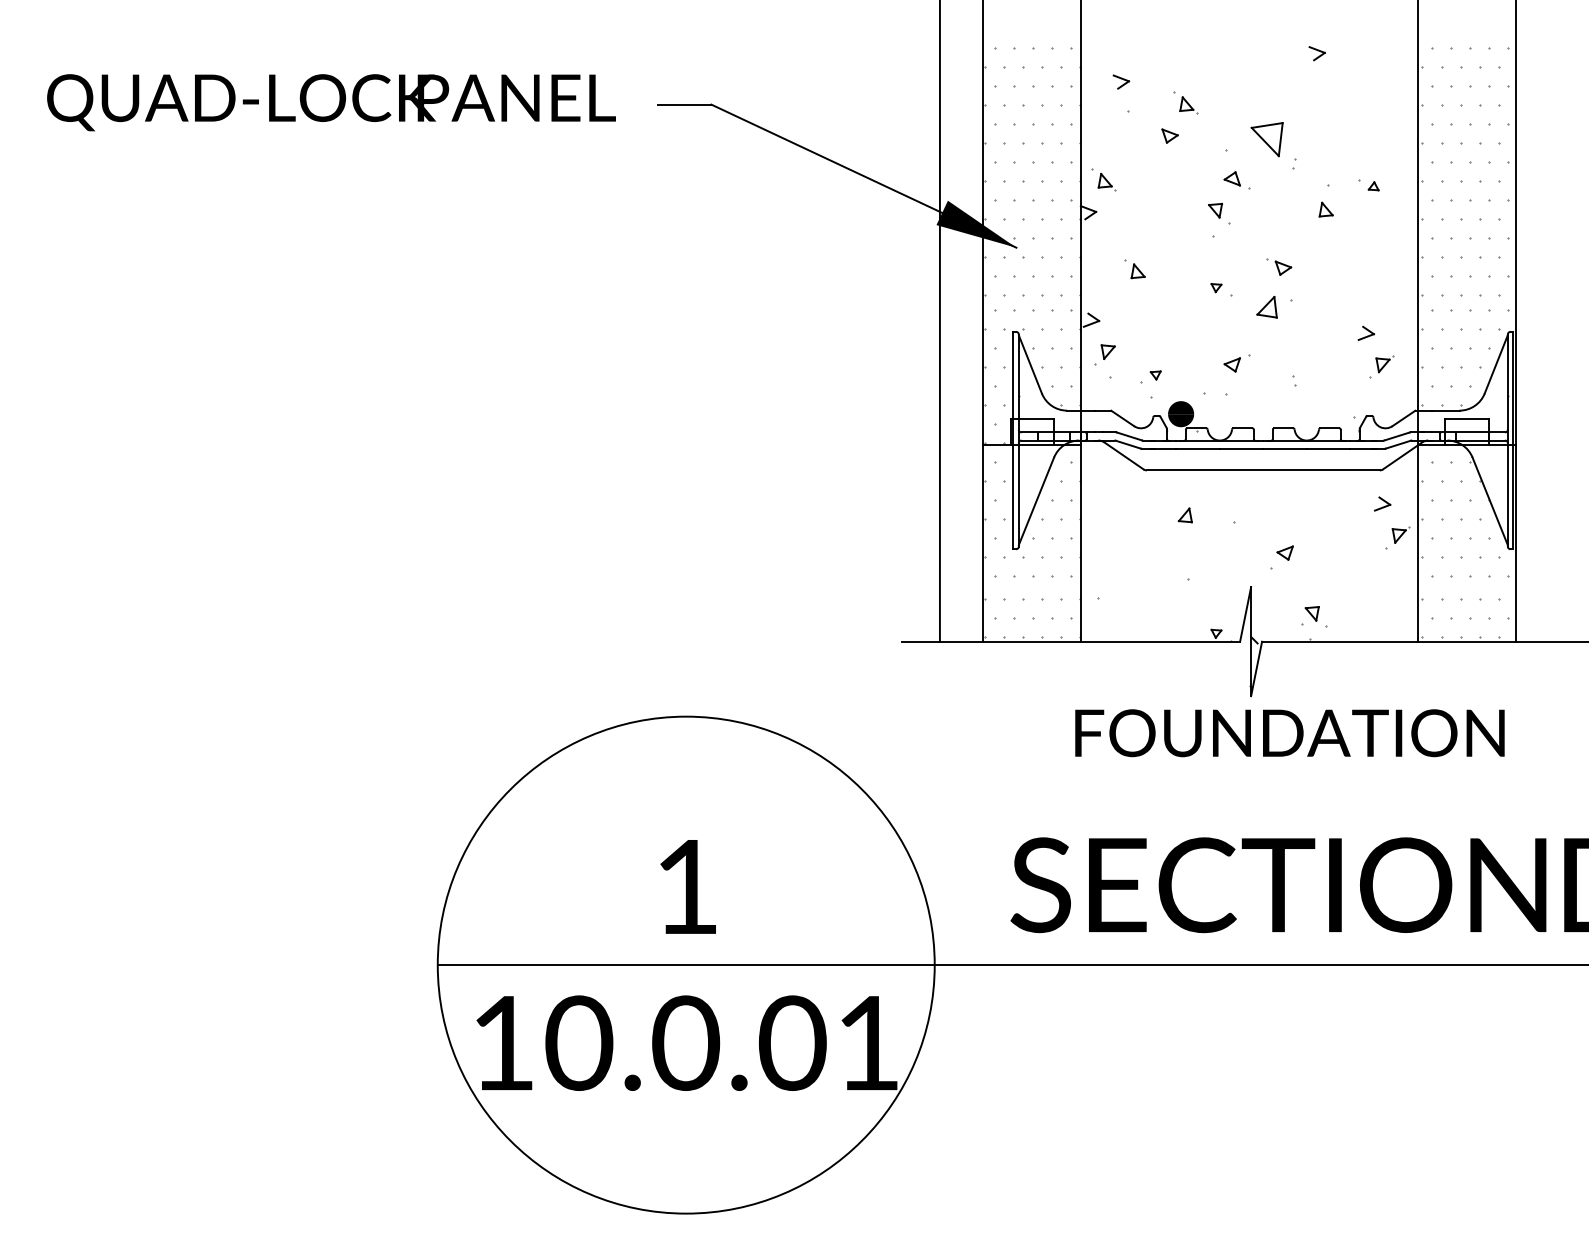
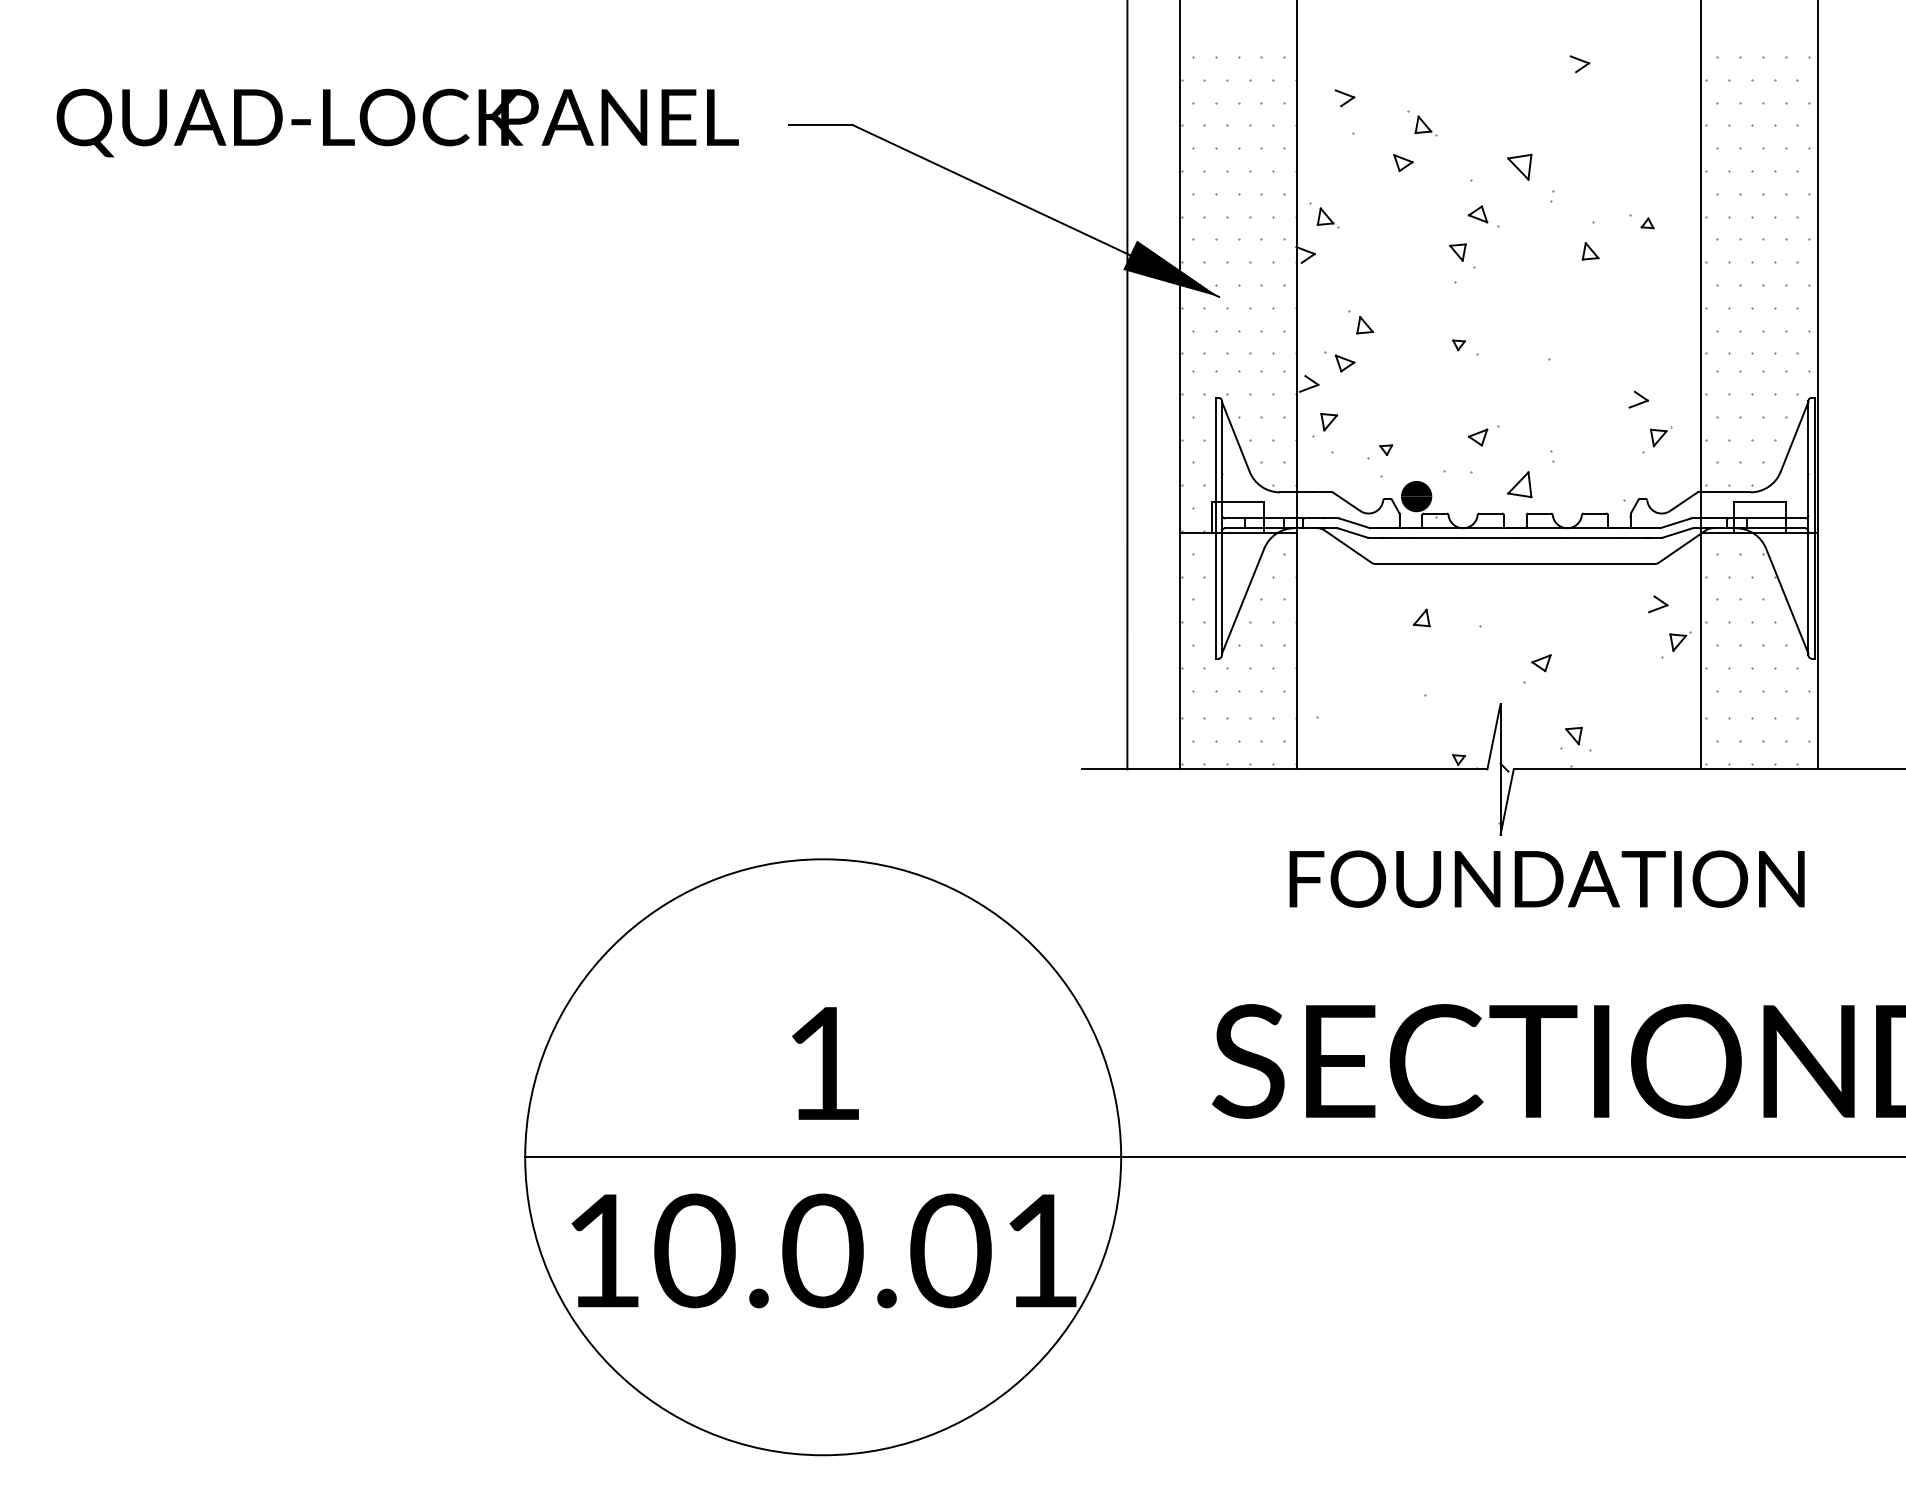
part: (1266, 139) -> (1519, 167), size x0.62
part: (1279, 266) -> (1340, 361), moved
part: (1266, 306) -> (1519, 483), moved

